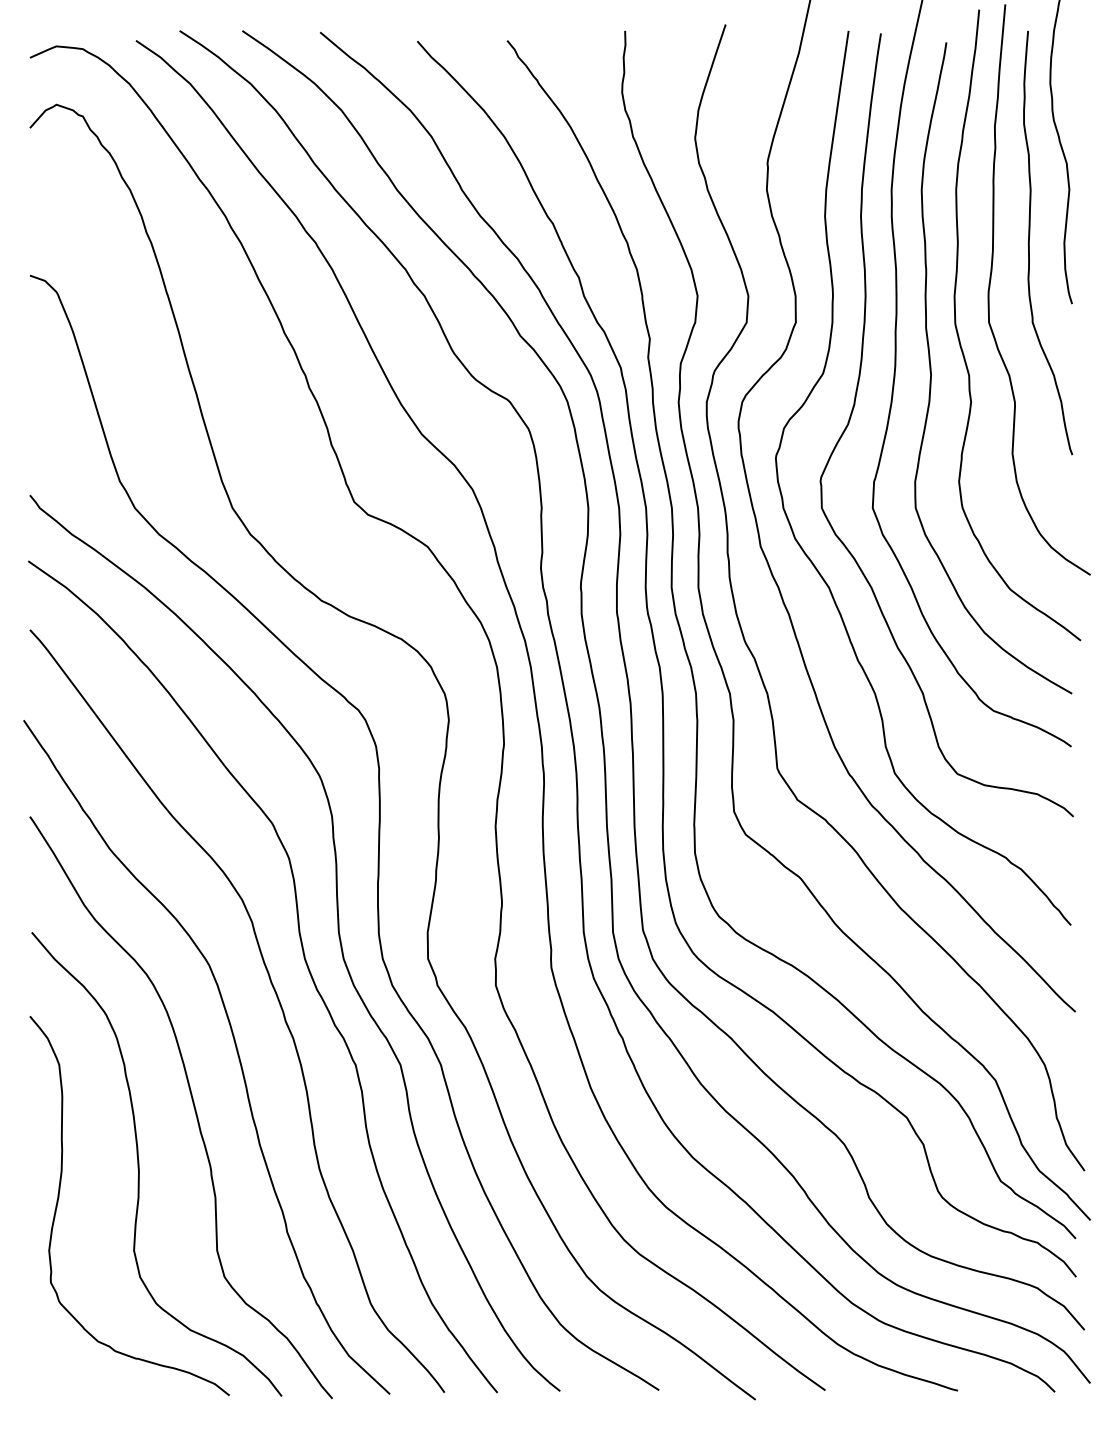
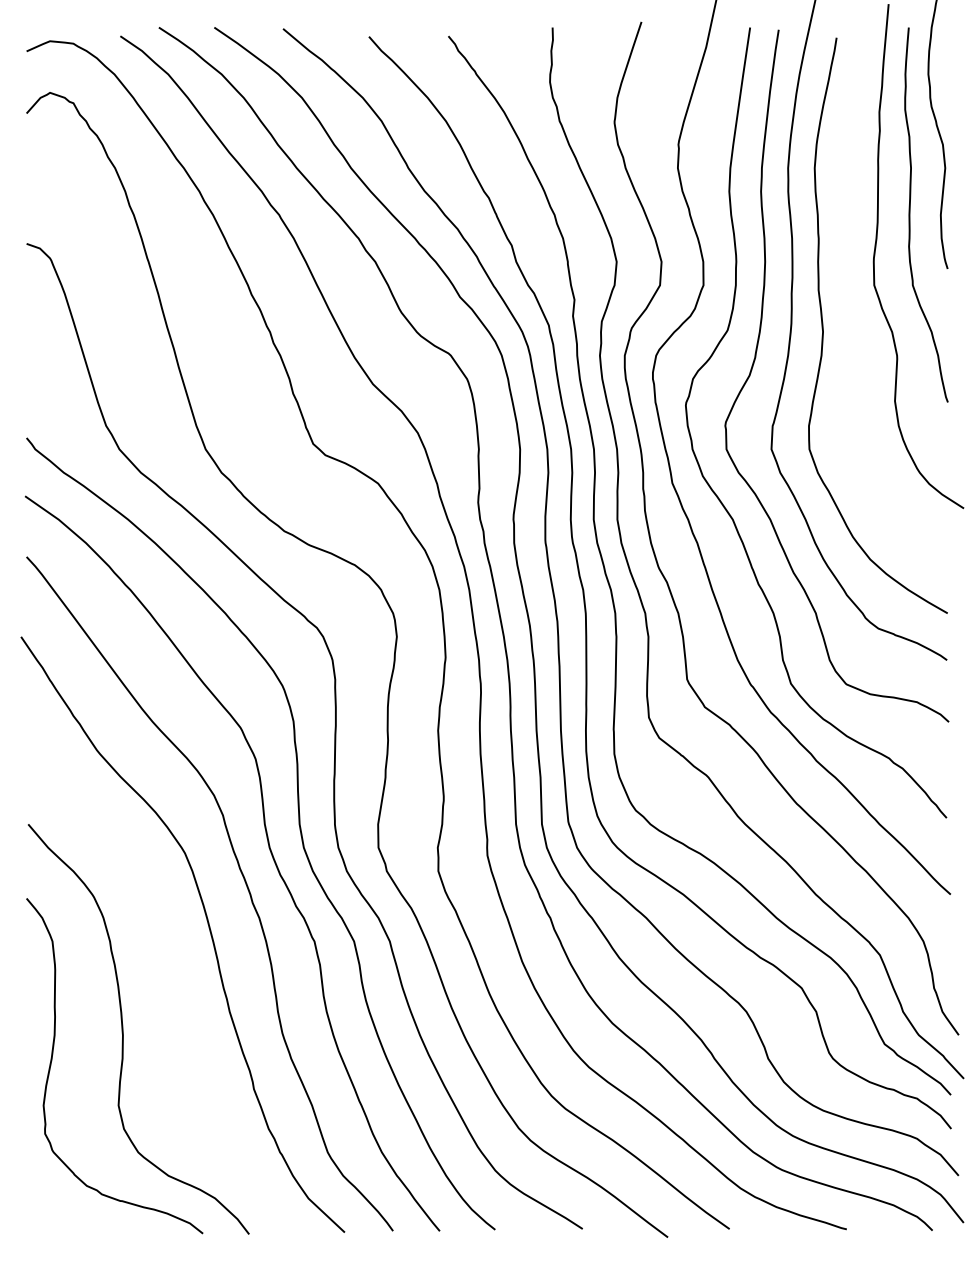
curve: (960, 340) -> (849, 301), removed
curve: (192, 1103) -> (170, 975), removed

